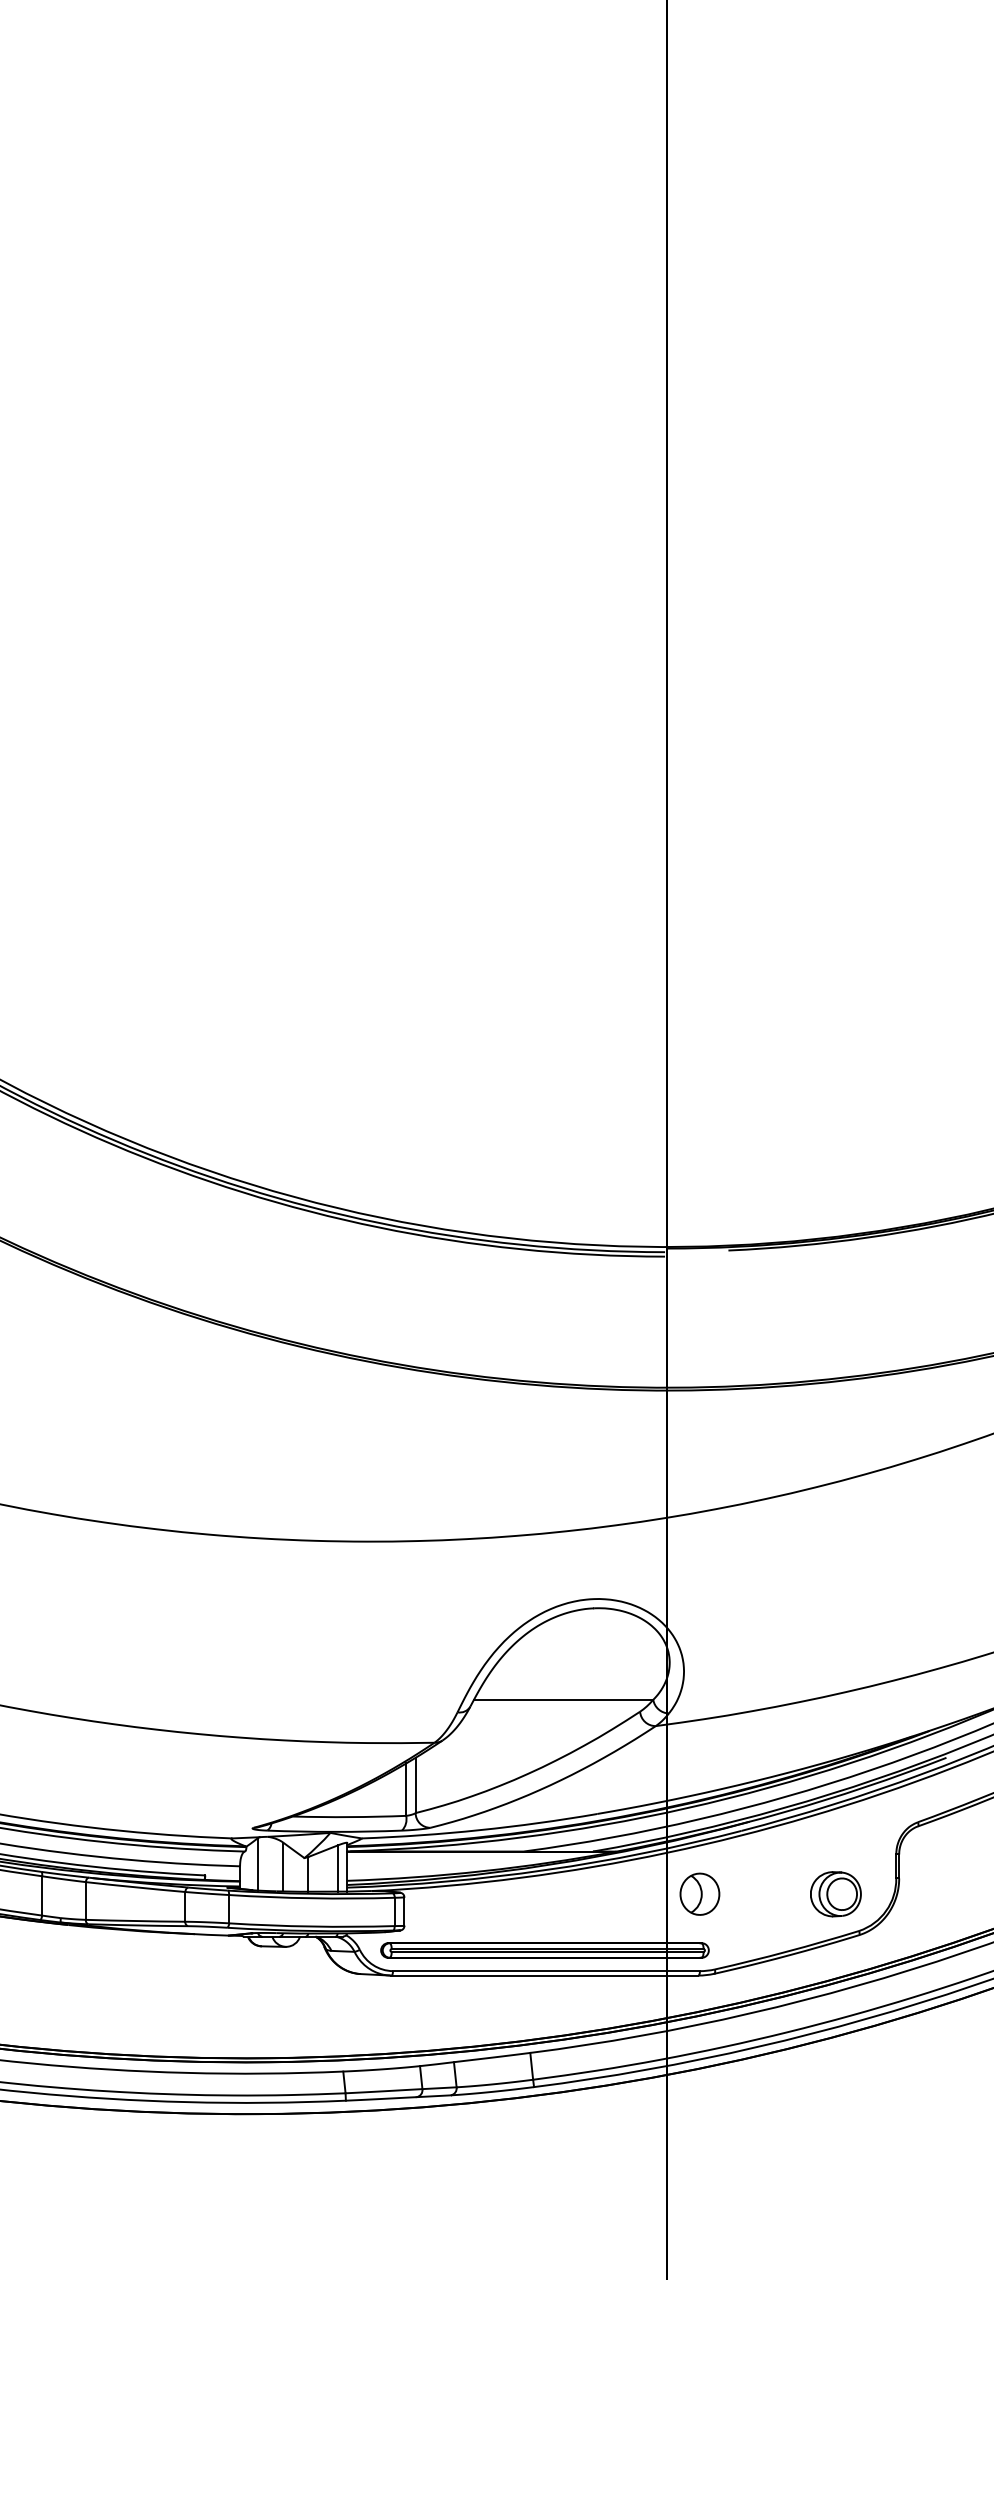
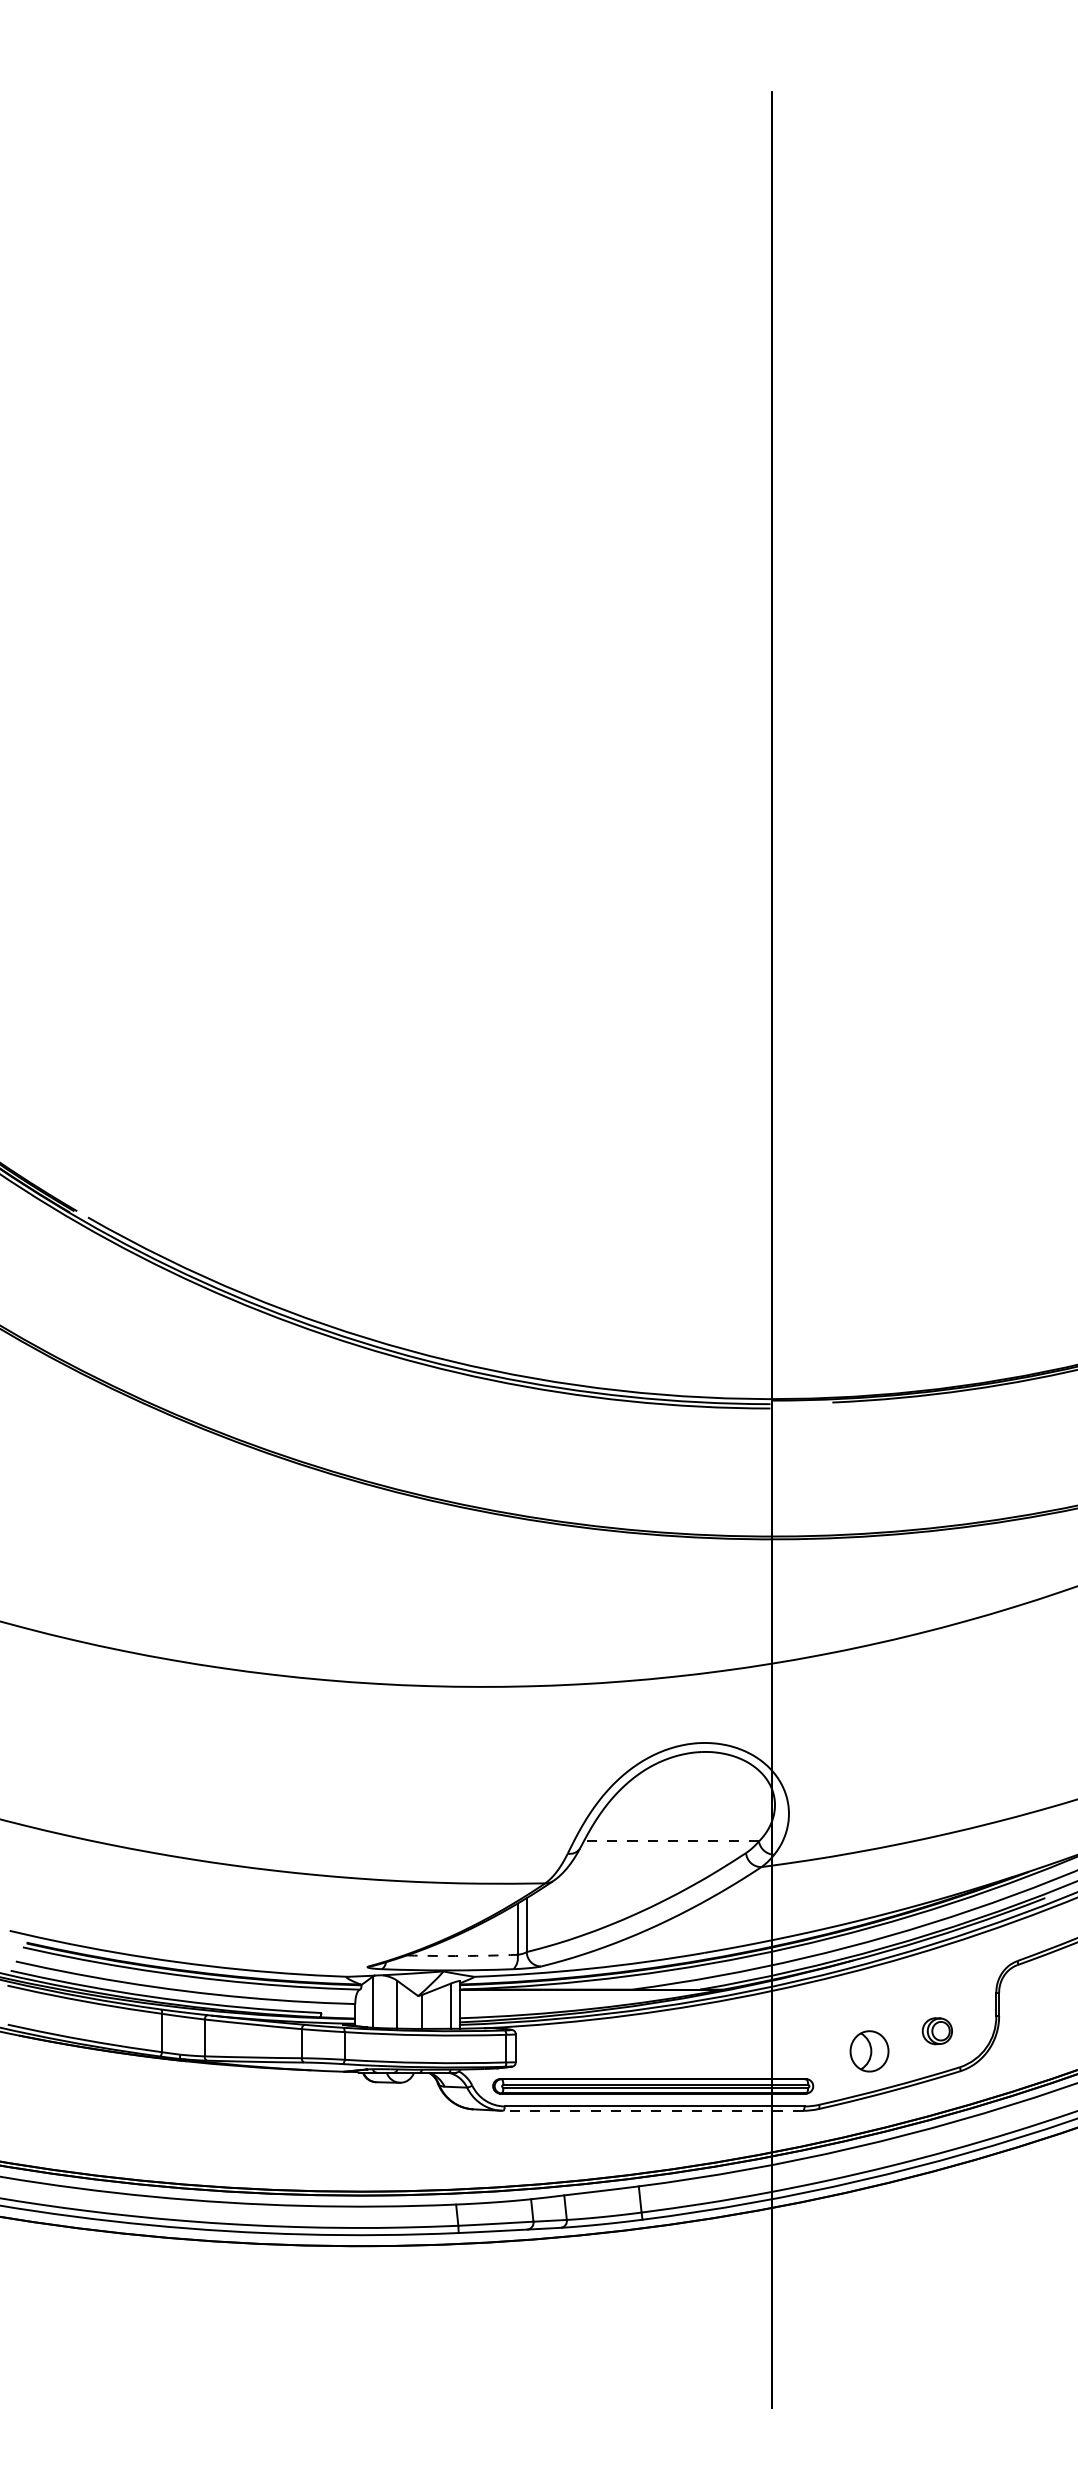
line: (563, 1699) -> (671, 1841), solid -> dashed
arc: (349, 1817) -> (462, 1956), solid -> dashed
part: (836, 1893) -> (937, 2030), size x0.6
part: (699, 1894) -> (869, 2051), moved
line: (545, 1975) -> (653, 2110), solid -> dashed

